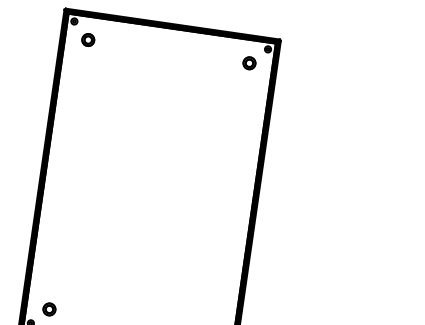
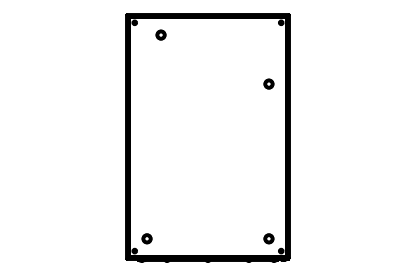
part: (87, 39) -> (160, 34), moved
part: (248, 62) -> (268, 83), moved

